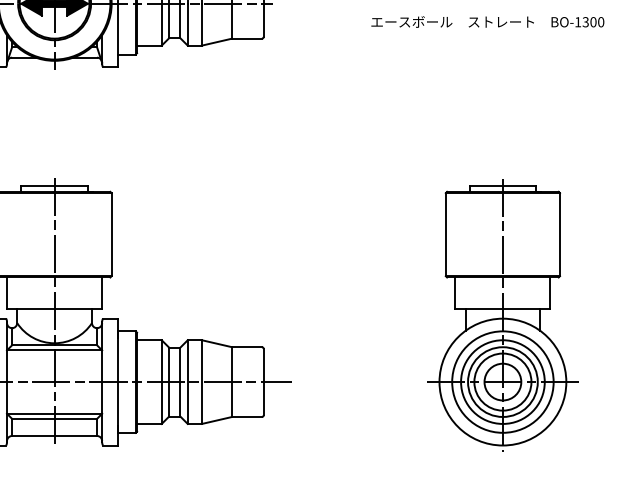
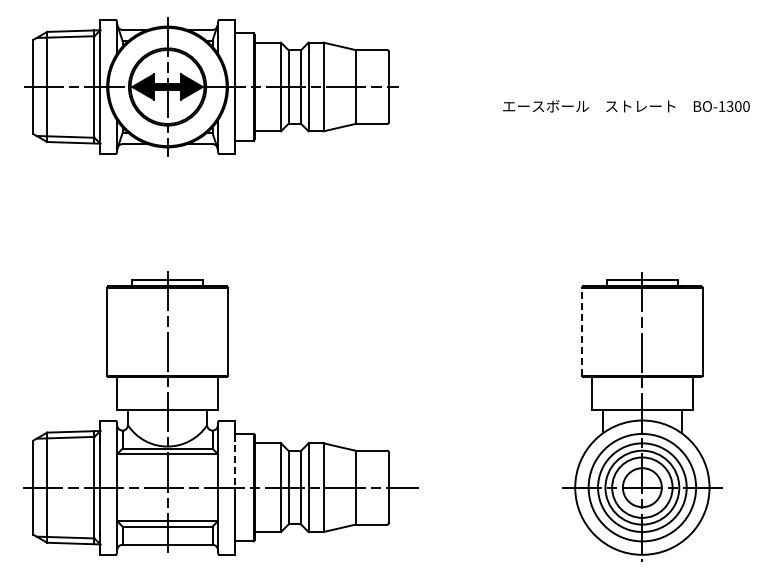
line: (445, 234) -> (581, 331), solid -> dashed
line: (117, 356) -> (234, 460), solid -> dashed

